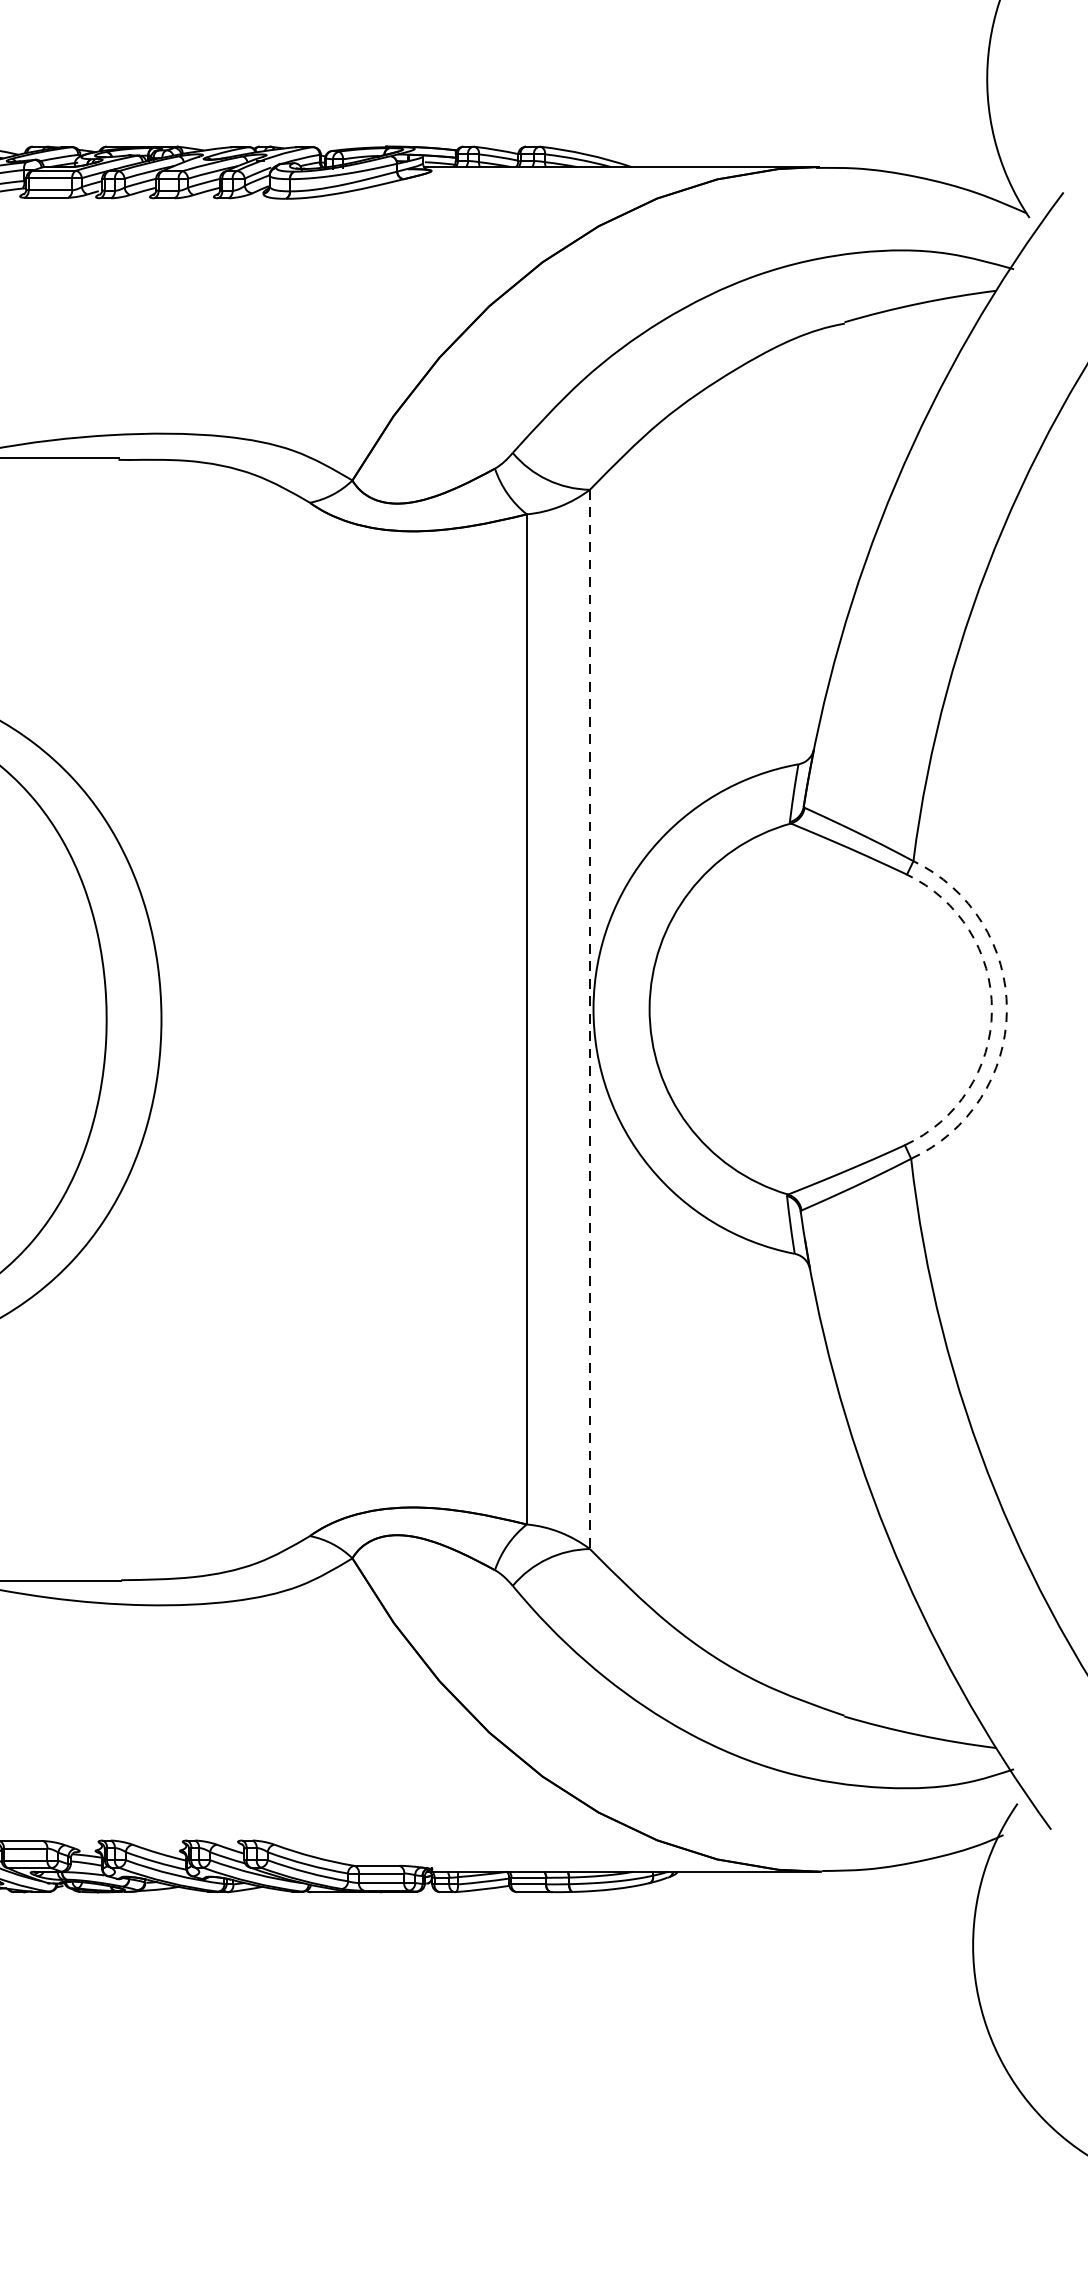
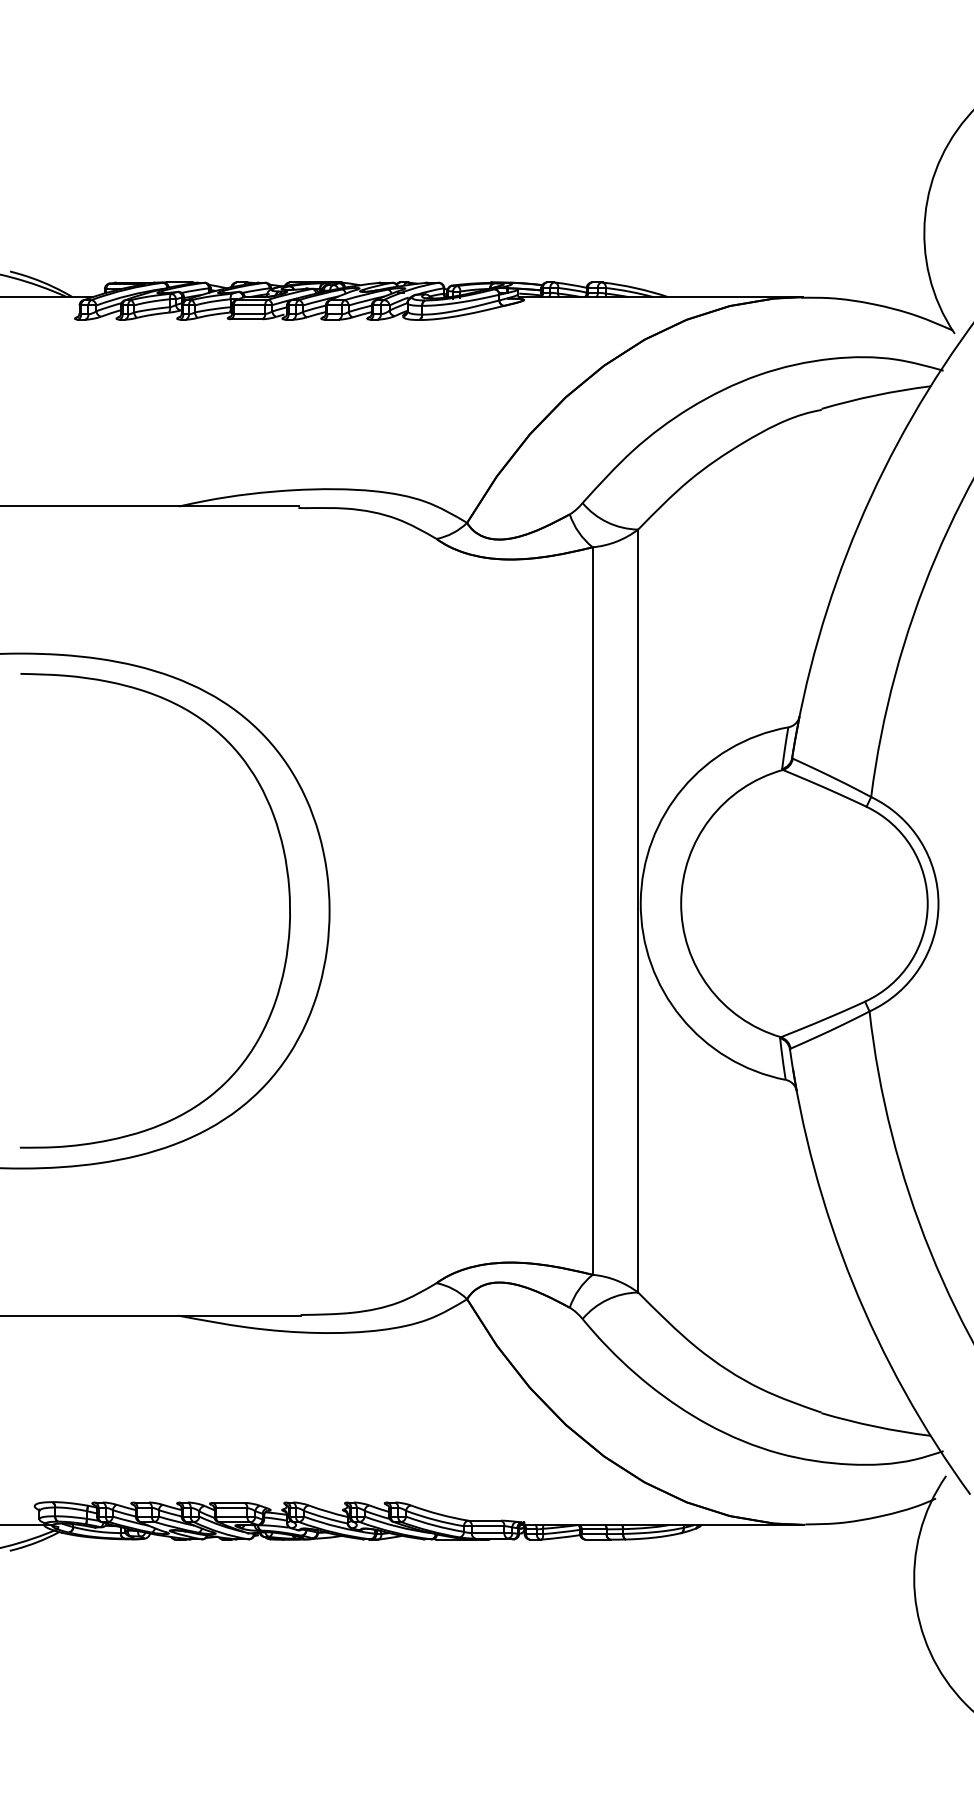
arc: (991, 1010) -> (927, 904), dashed -> solid
arc: (1006, 1010) -> (938, 904), dashed -> solid
line: (590, 1020) -> (638, 911), dashed -> solid

